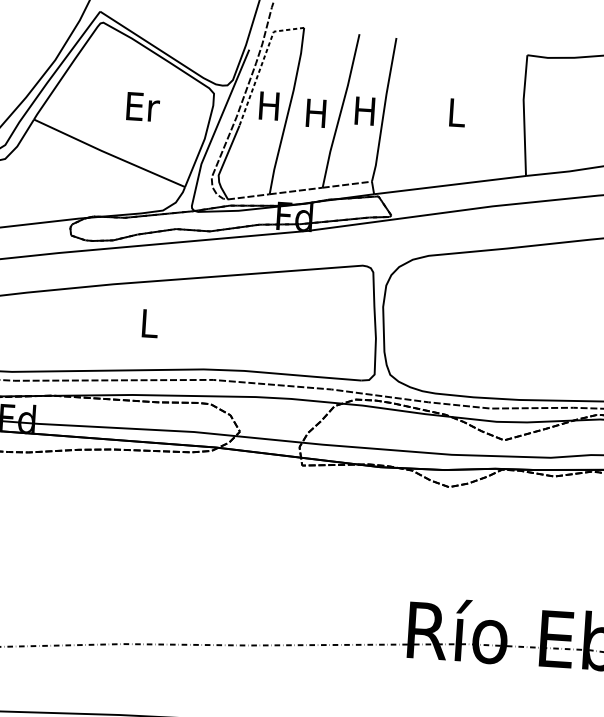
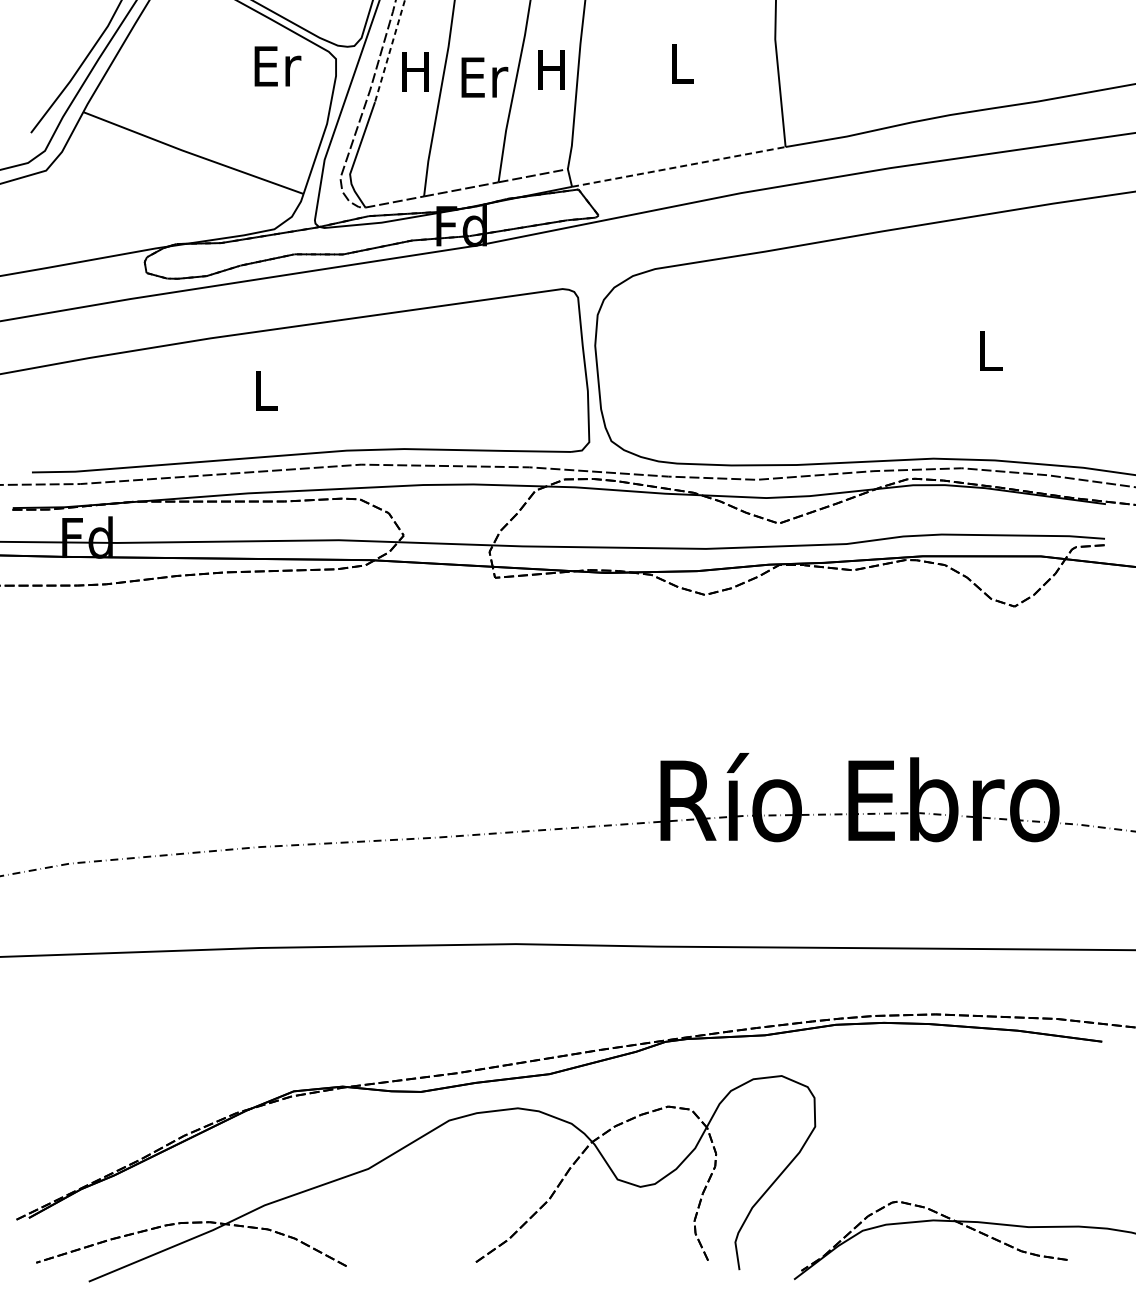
text: (142, 107) -> (277, 66), moved
text: (317, 113) -> (484, 77), H -> Er
line: (449, 184) -> (678, 166), solid -> dashed

